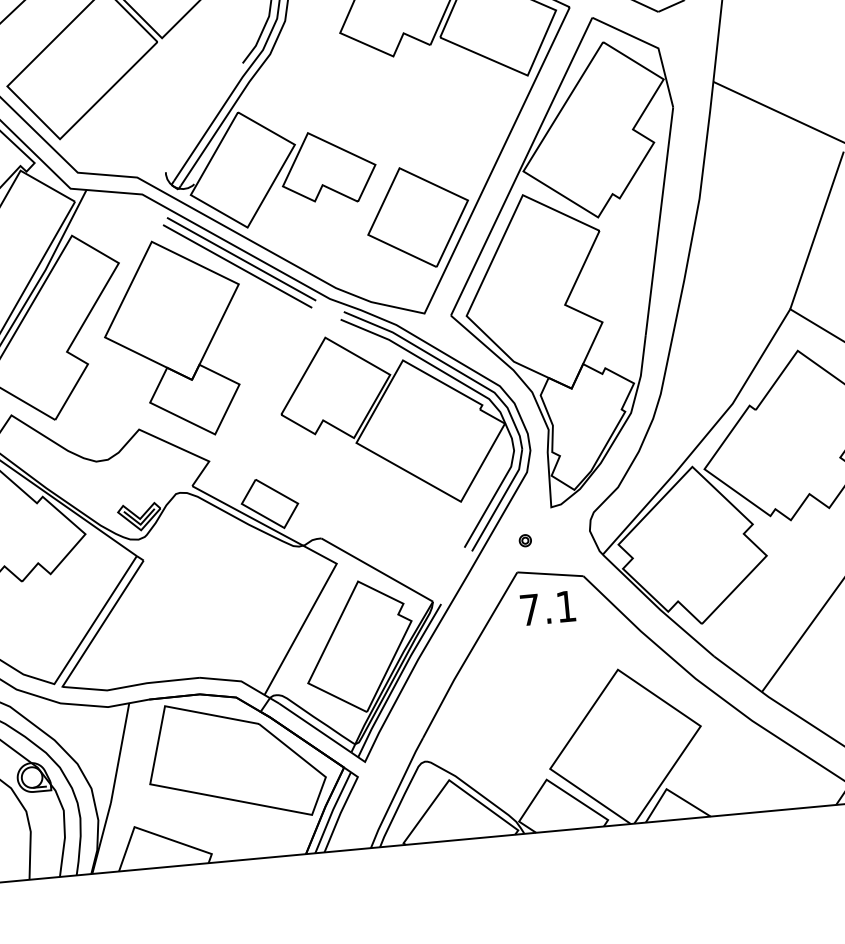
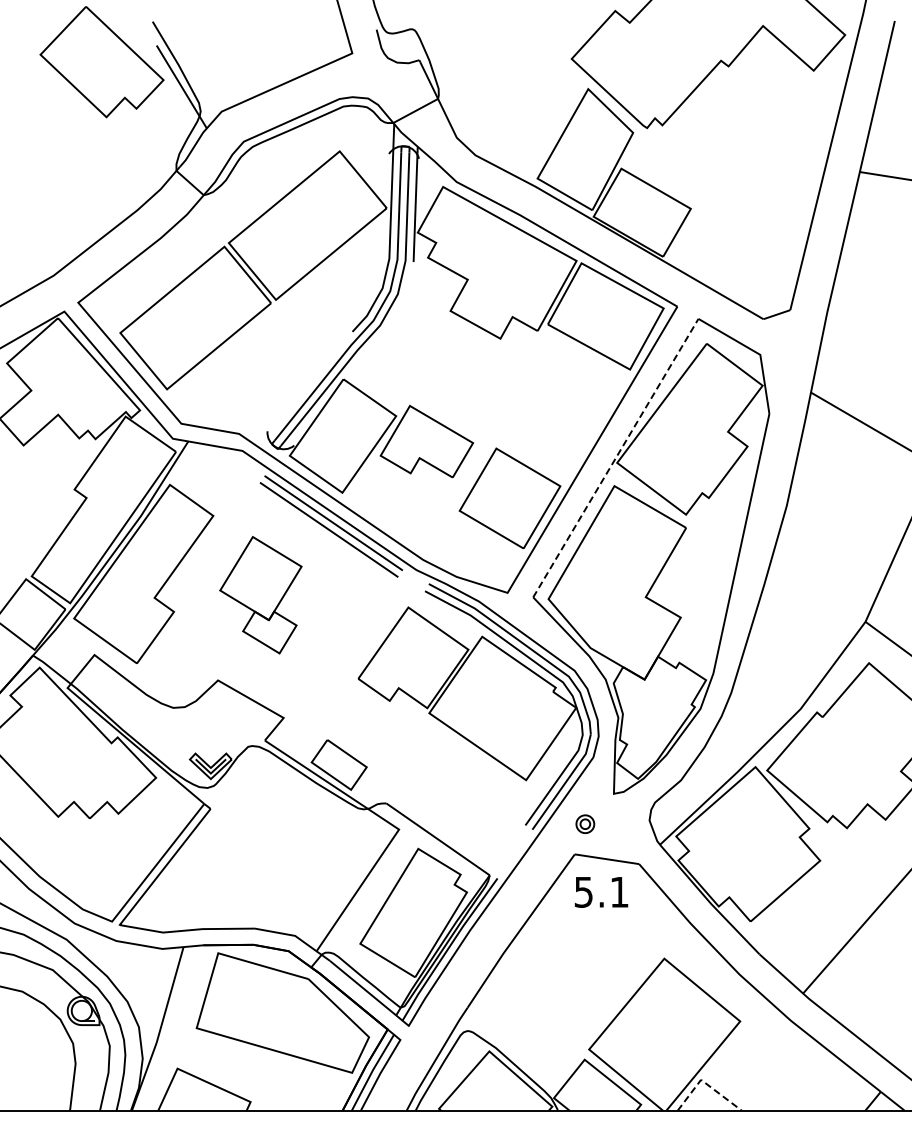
line: (521, 167) -> (615, 458), solid -> dashed
part: (174, 339) -> (260, 595), size x0.6
part: (525, 540) -> (585, 823), size x1.6
text: (529, 610) -> (583, 892), 7.1 -> 5.1
line: (671, 792) -> (705, 1083), solid -> dashed

